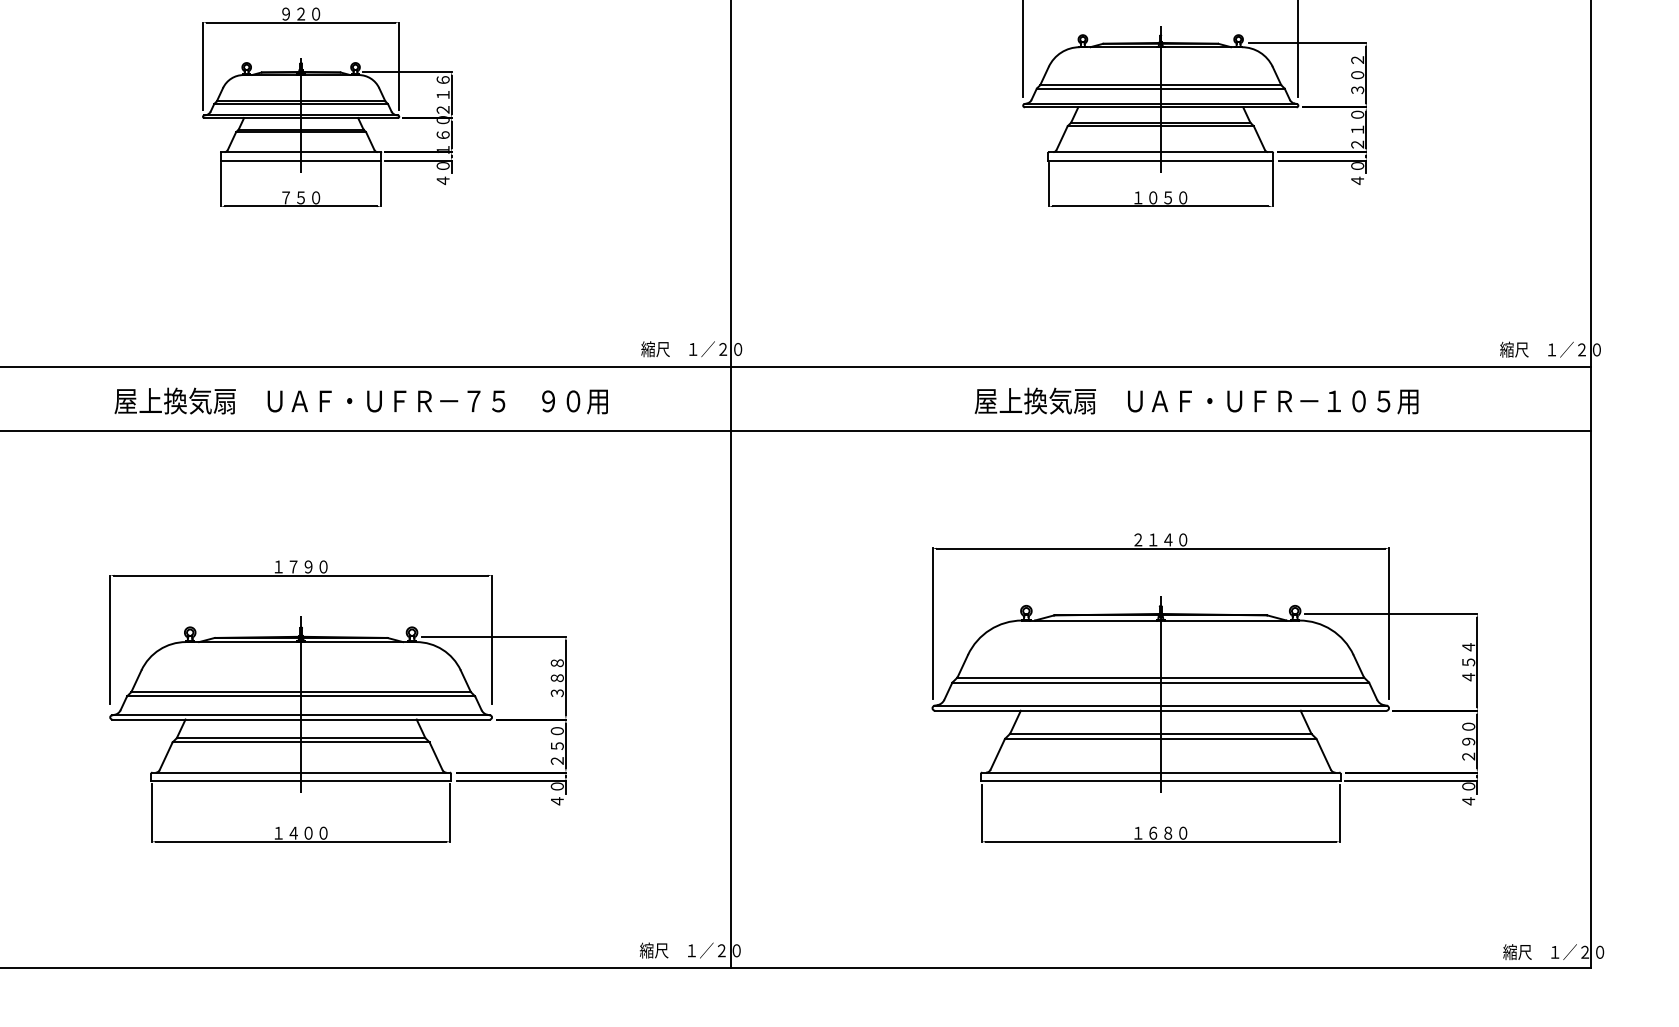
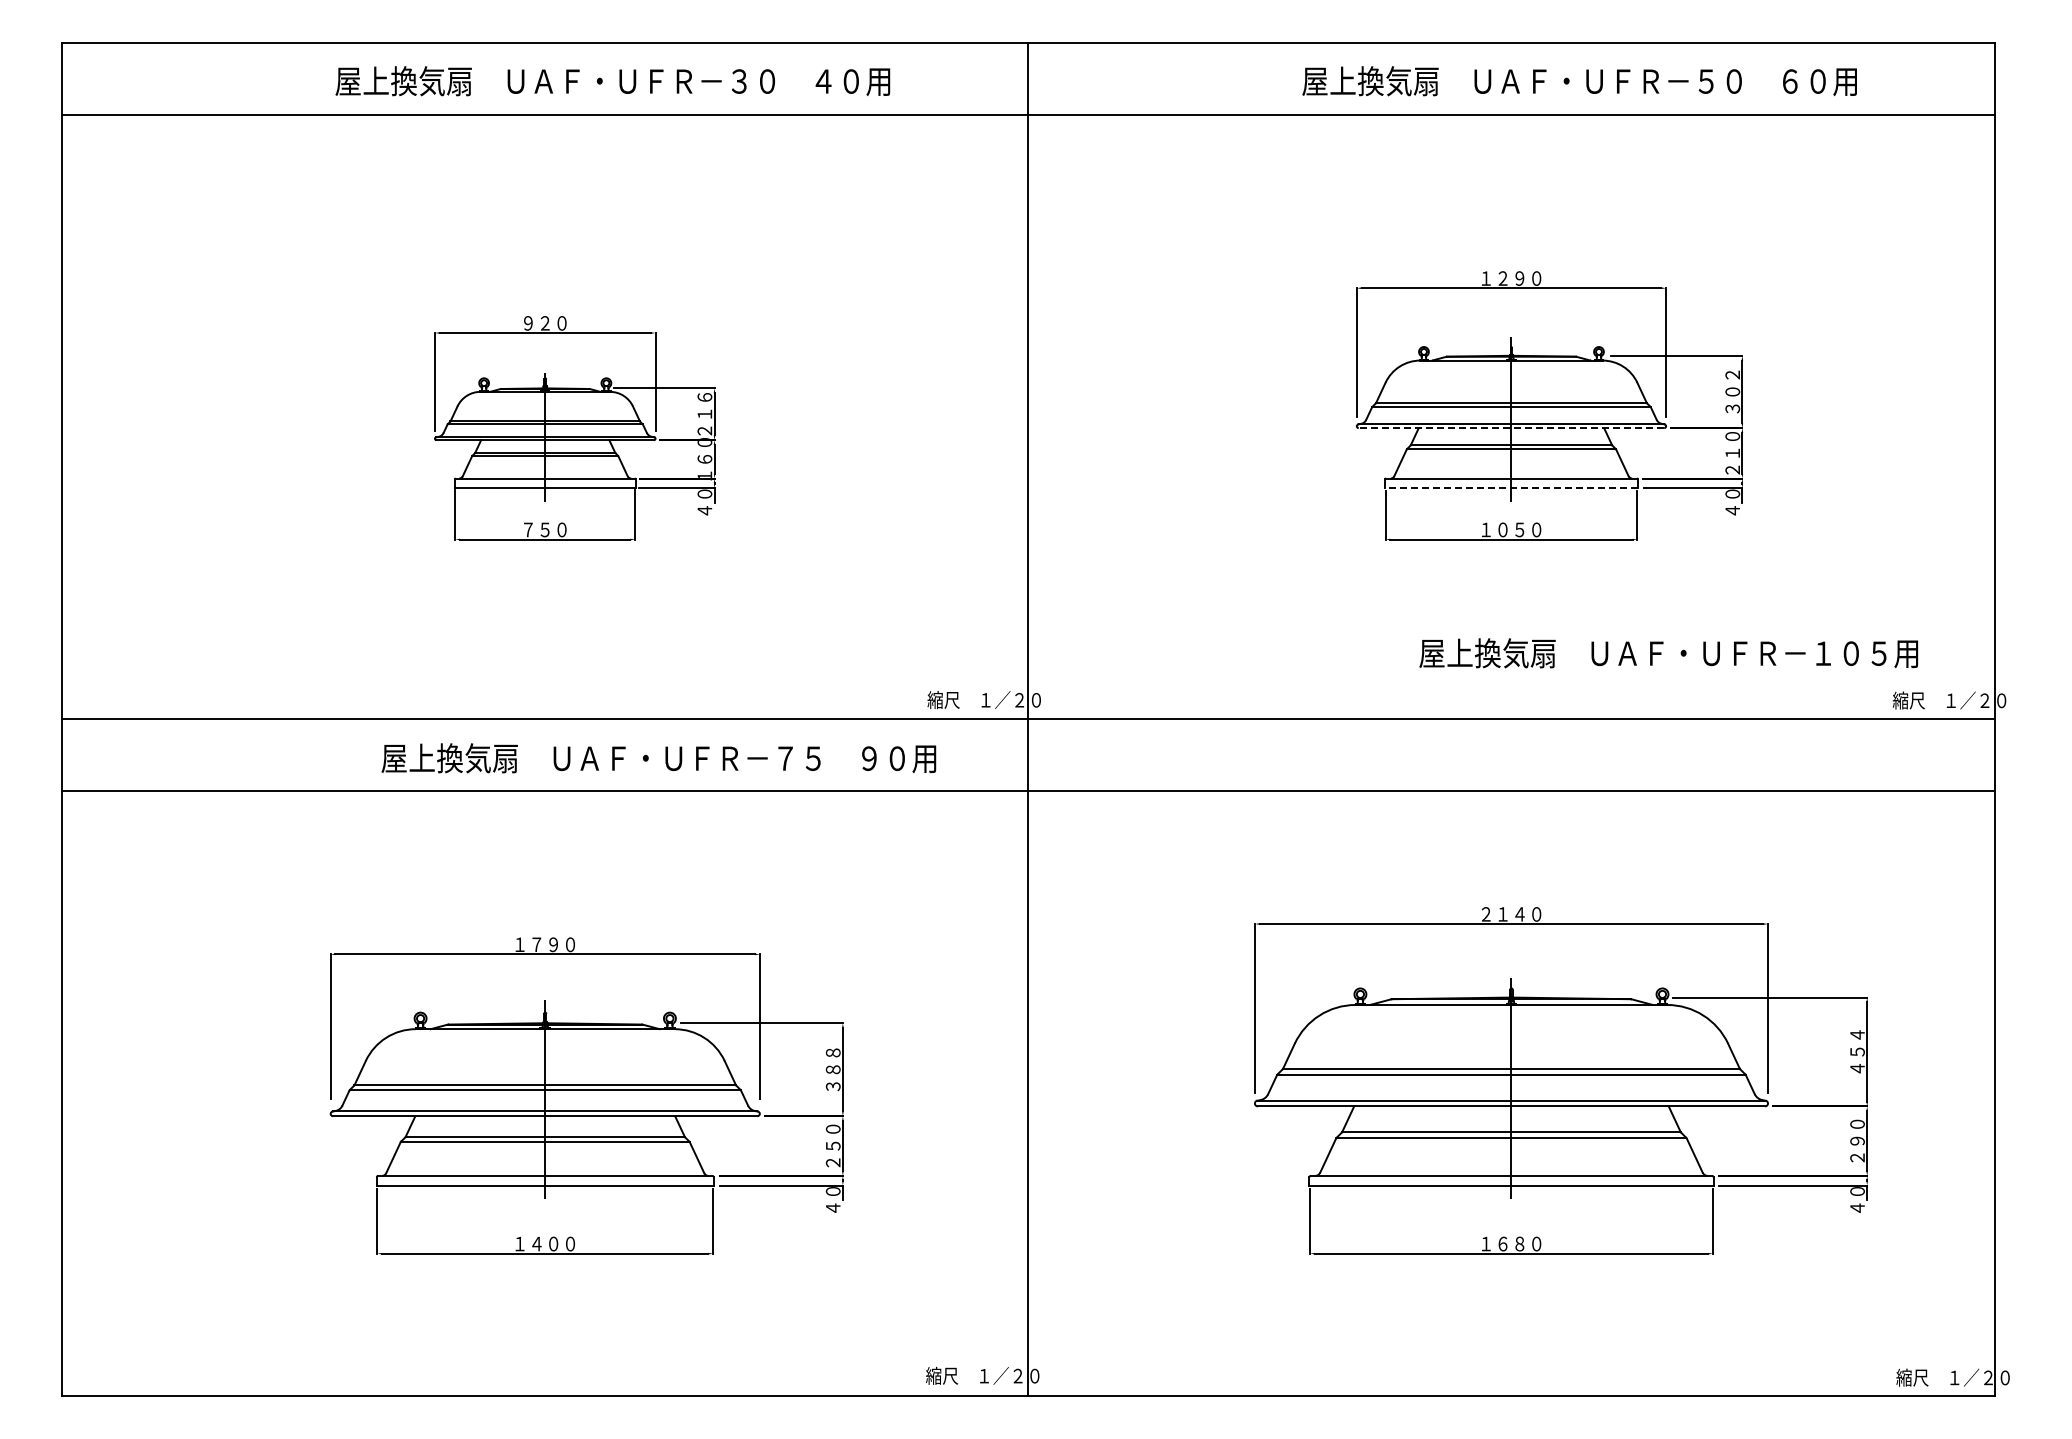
line: (1160, 107) -> (1511, 428), solid -> dashed
line: (1159, 161) -> (1510, 488), solid -> dashed
text: (360, 401) -> (658, 758), moved
text: (1196, 401) -> (1668, 653), moved

